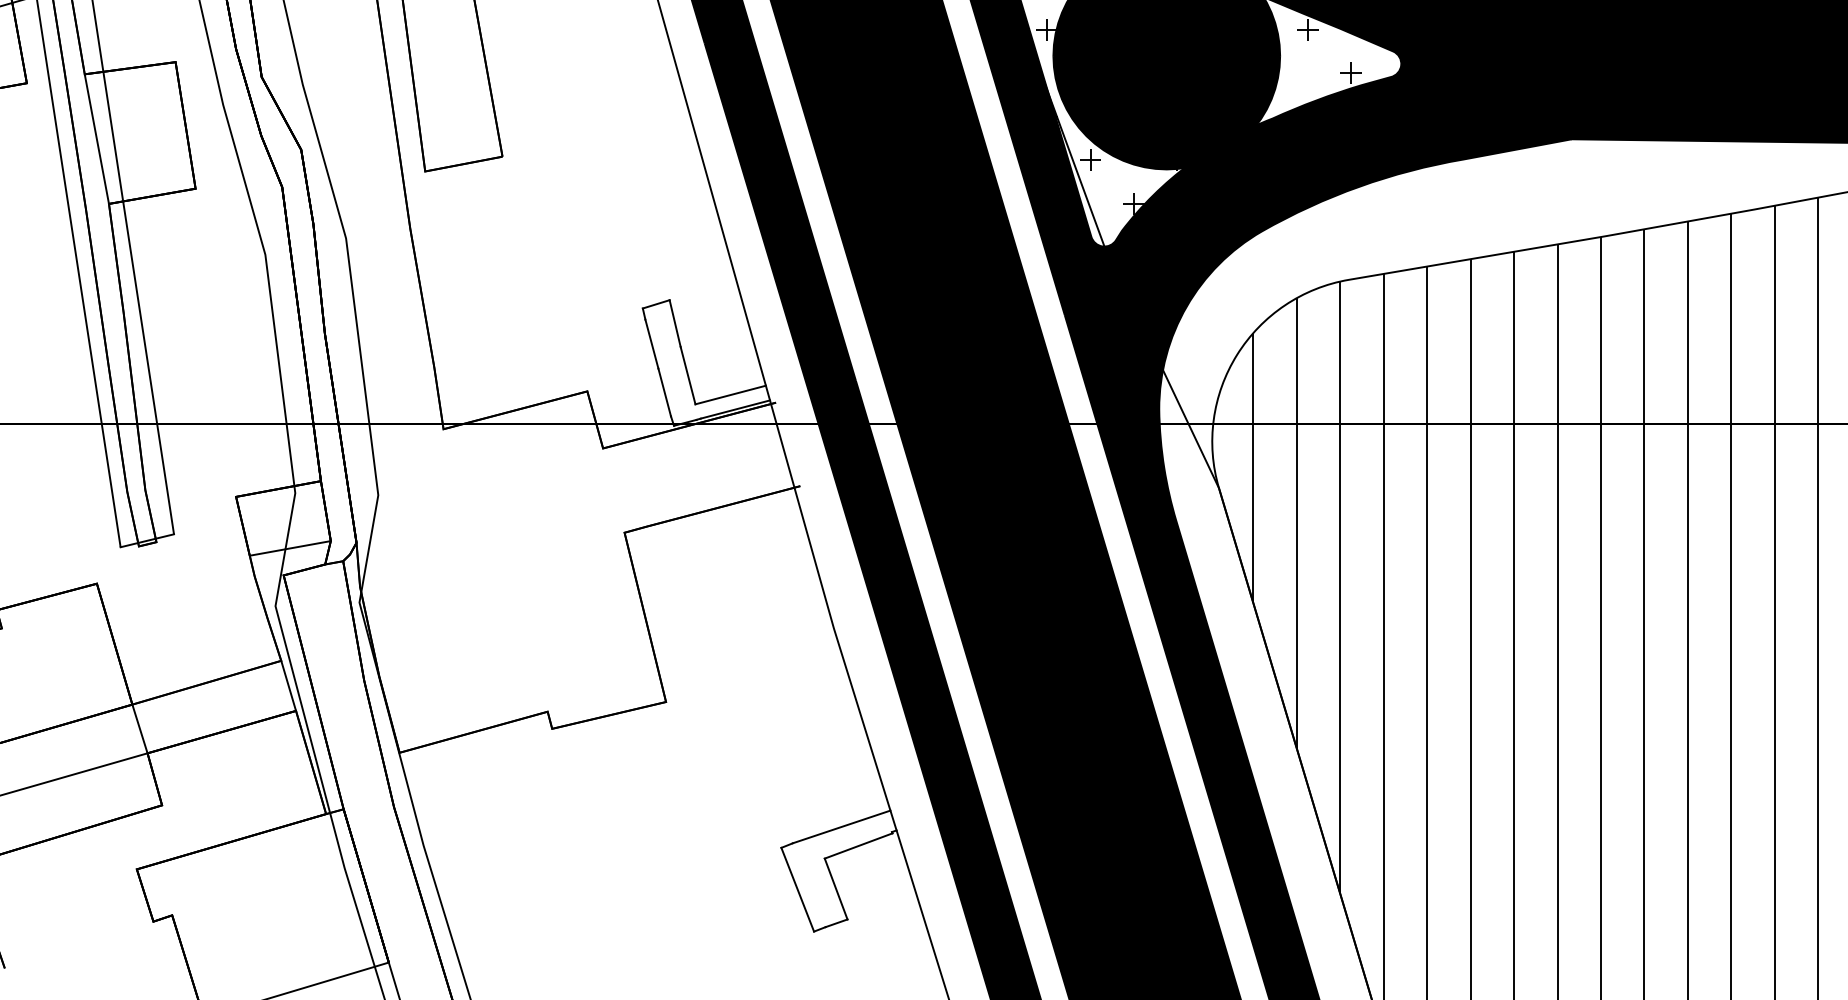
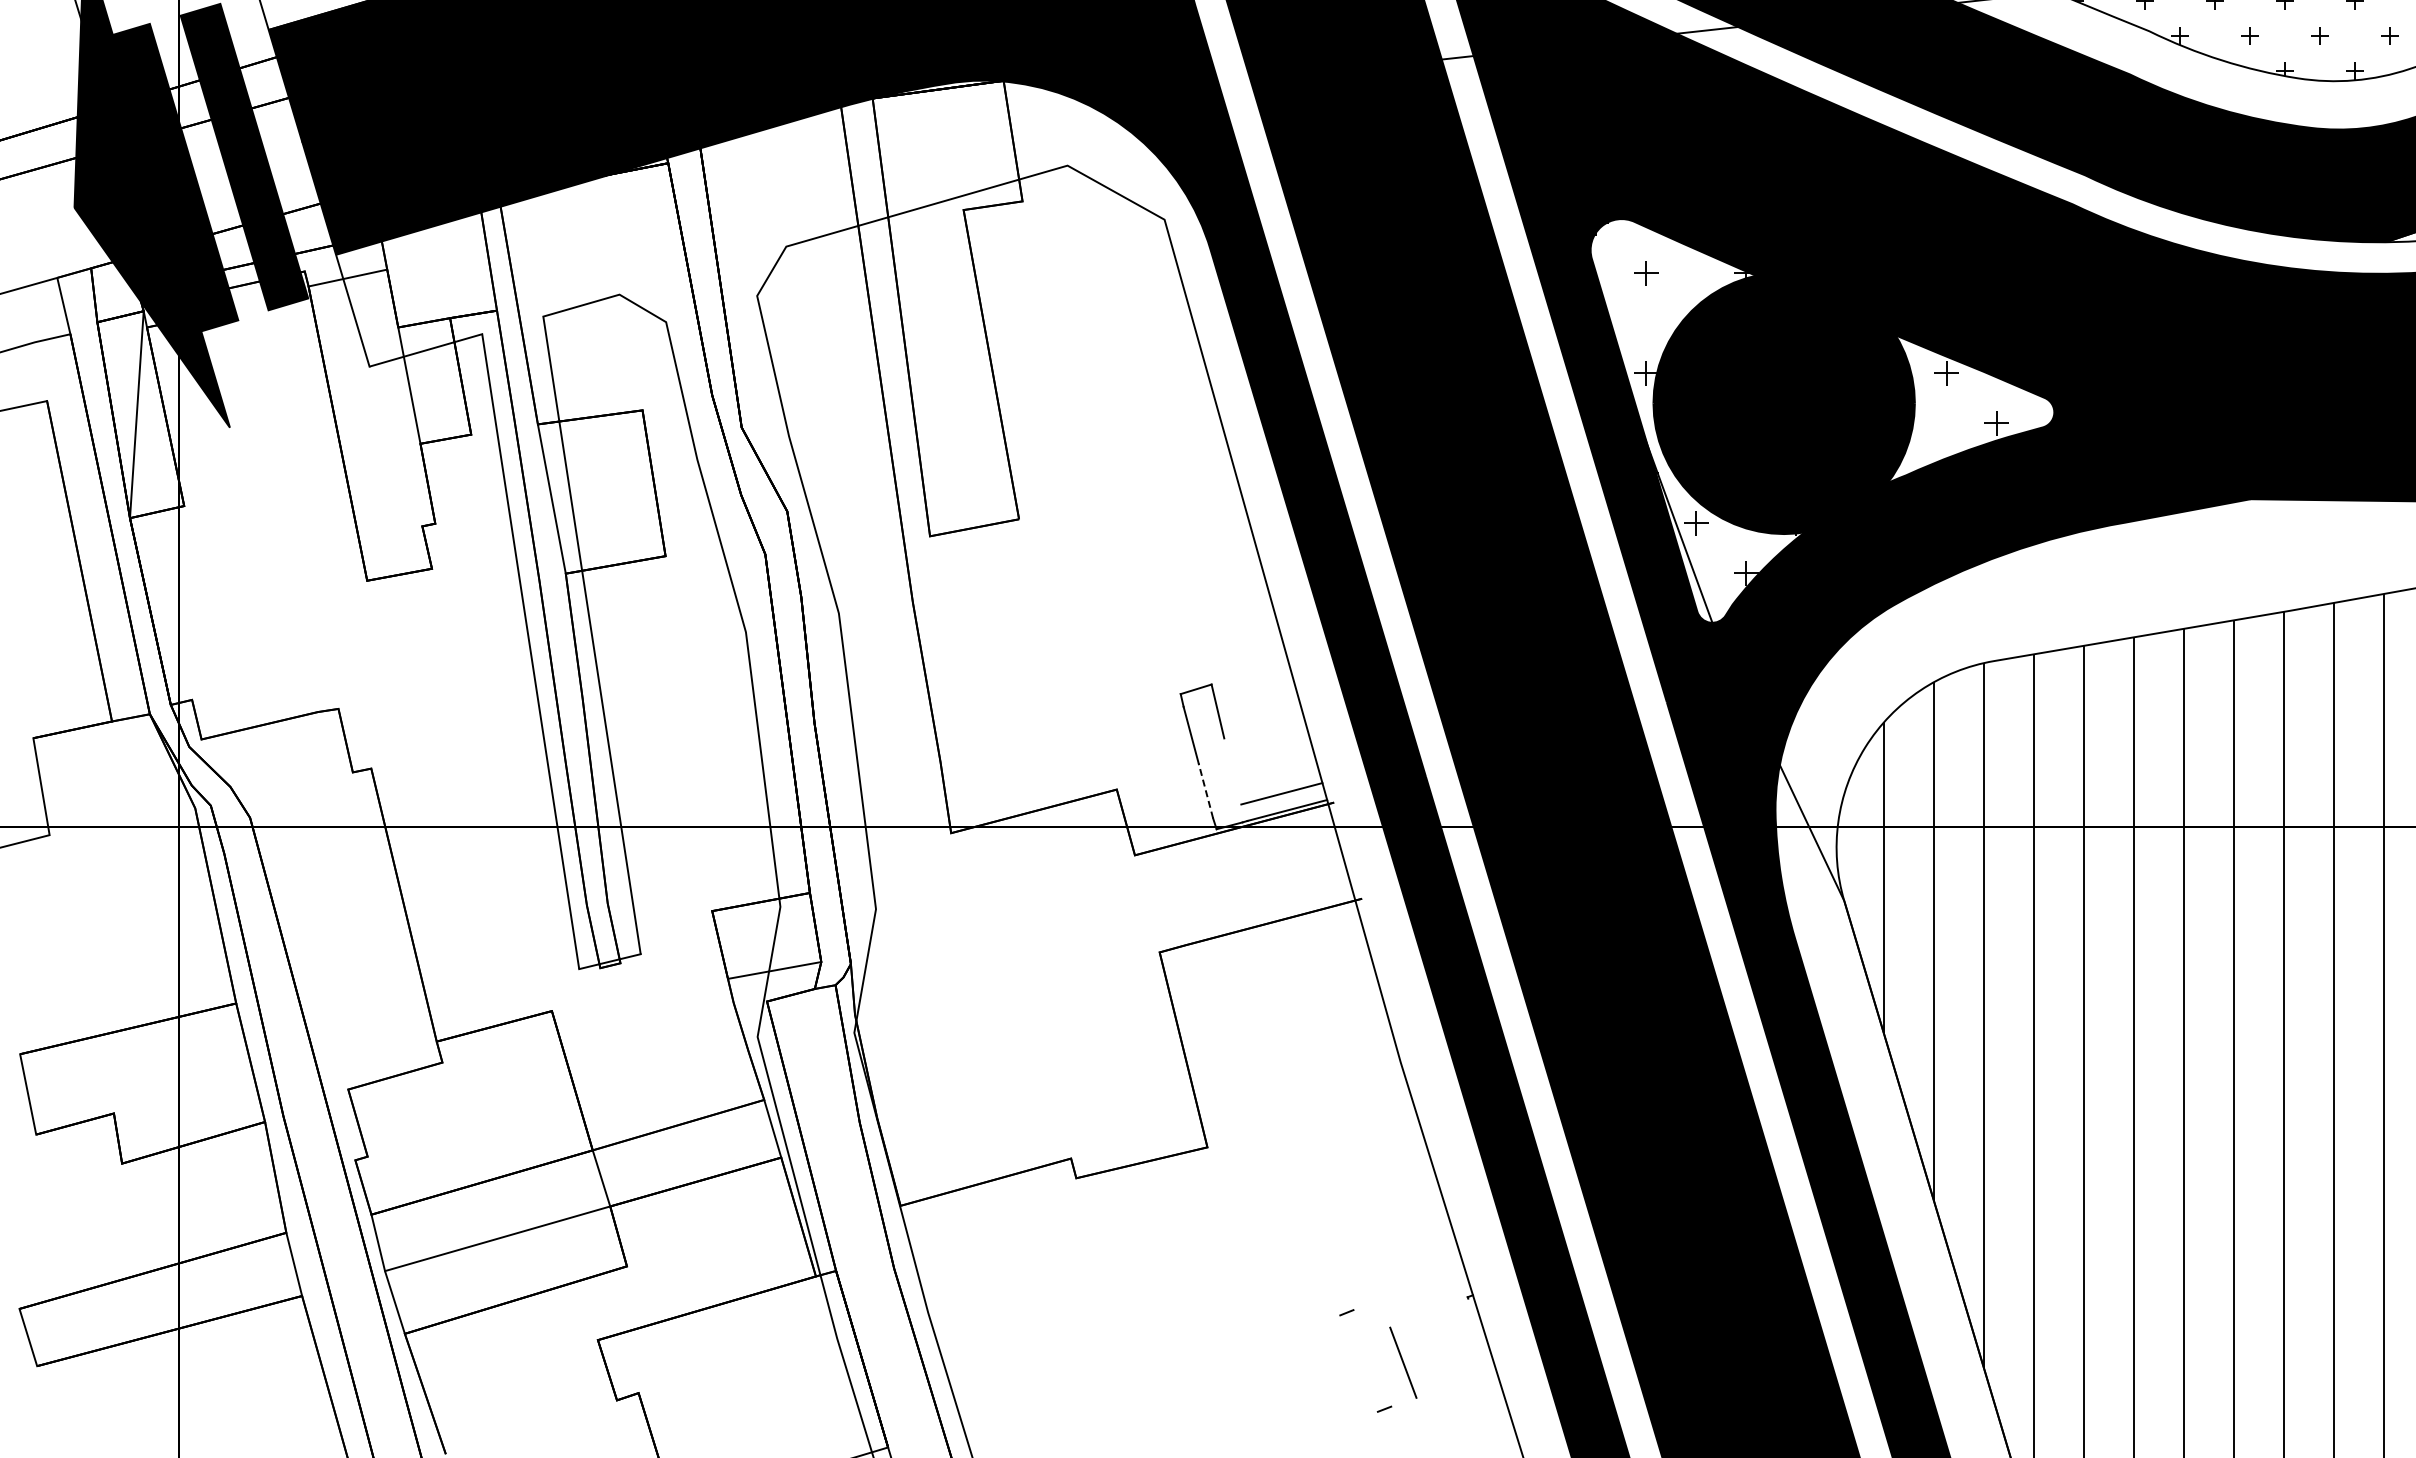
line: (687, 375) -> (1232, 771), removed
line: (664, 392) -> (1205, 790), solid -> dashed
line: (841, 827) -> (1409, 1291), removed
line: (858, 845) -> (1429, 1312), removed
line: (797, 889) -> (1358, 1363), removed
line: (836, 922) -> (1403, 1401), removed

